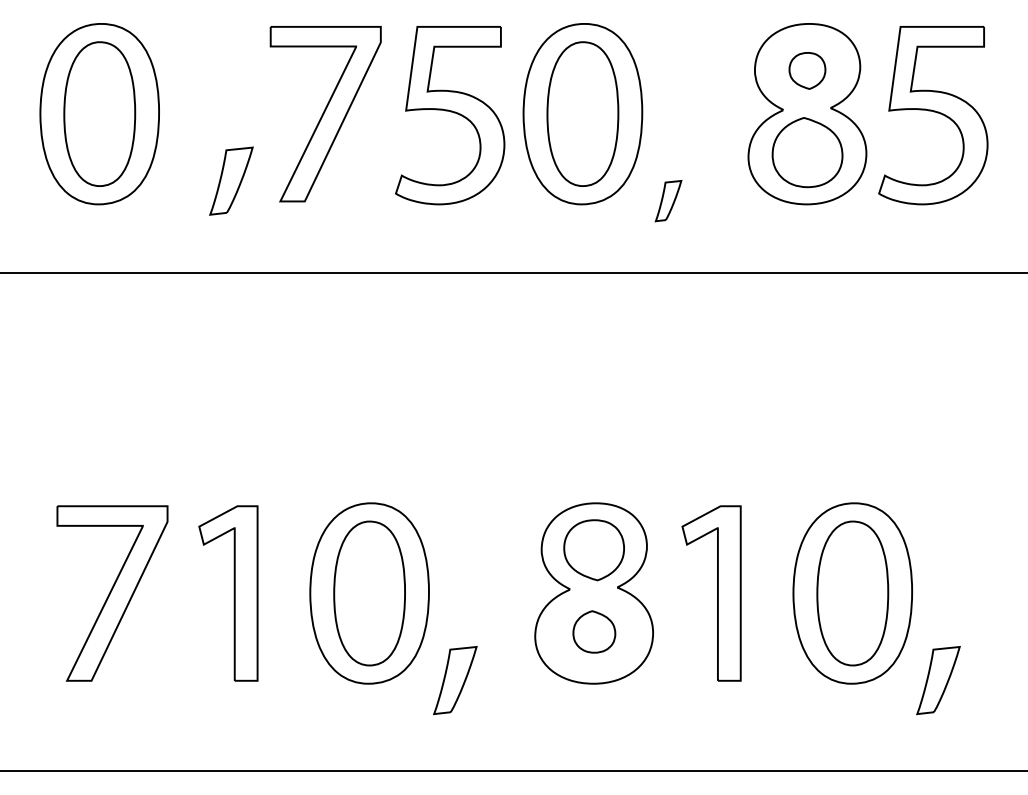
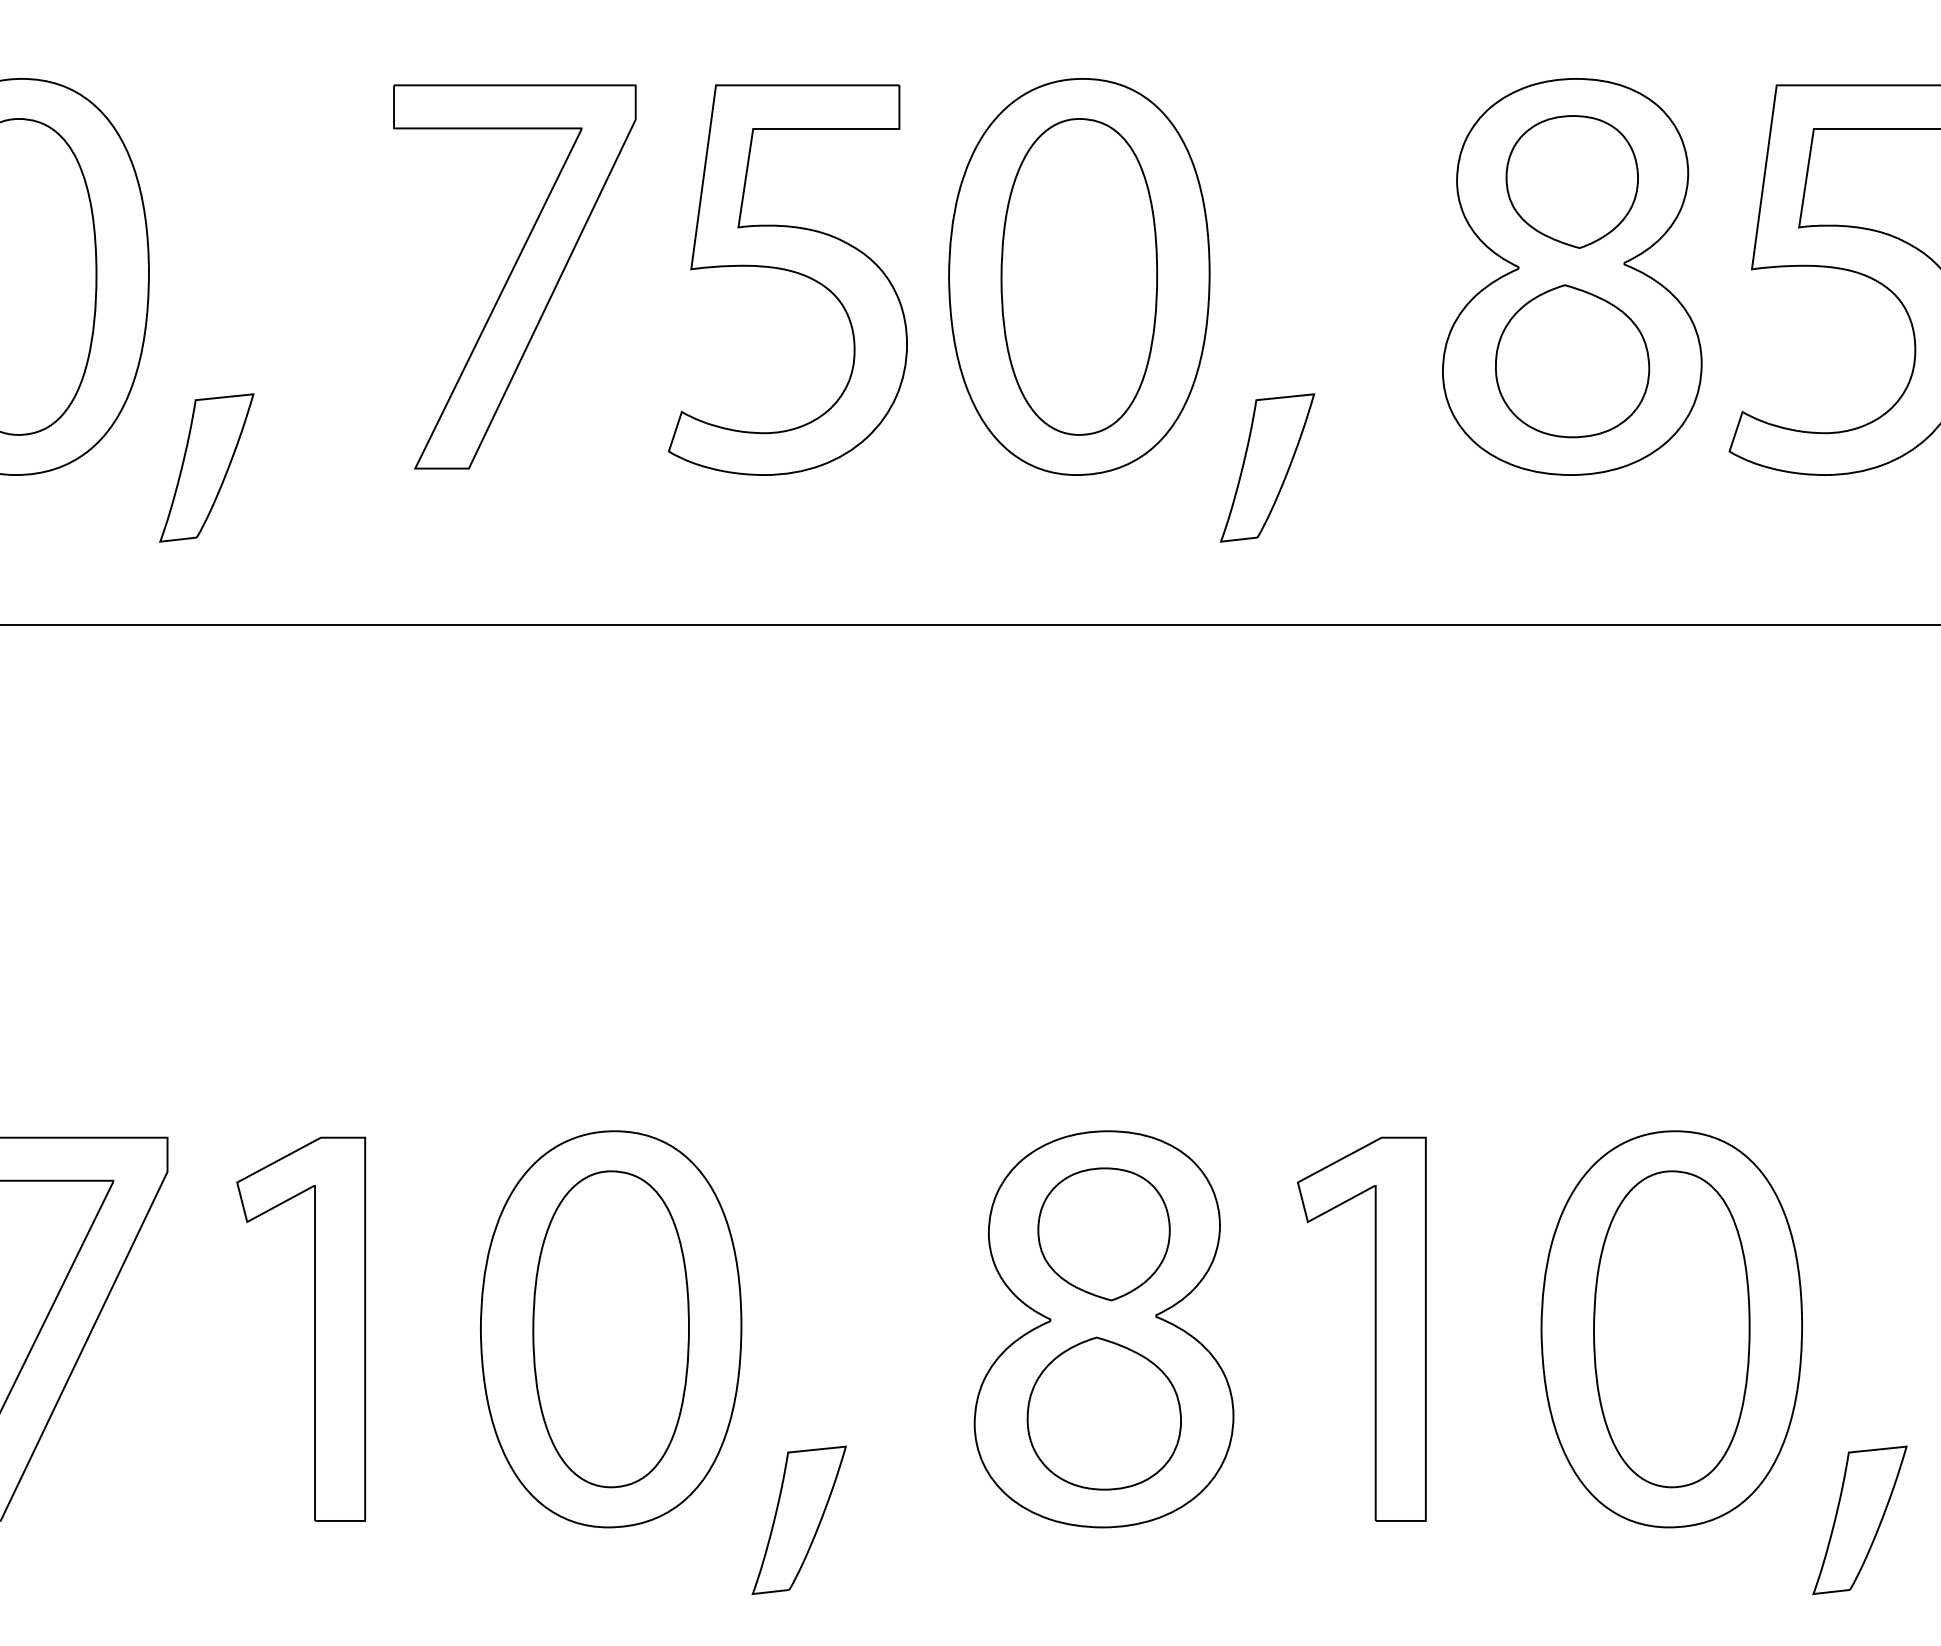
part: (807, 70) -> (1572, 181), size x1.67
part: (231, 180) -> (206, 466), moved
part: (668, 200) -> (1267, 466), size x1.67
part: (594, 631) -> (1104, 1412), size x1.67

